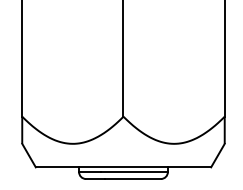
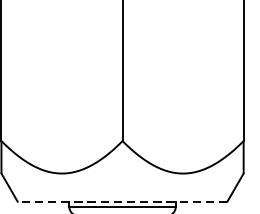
line: (123, 167) -> (122, 201), solid -> dashed

